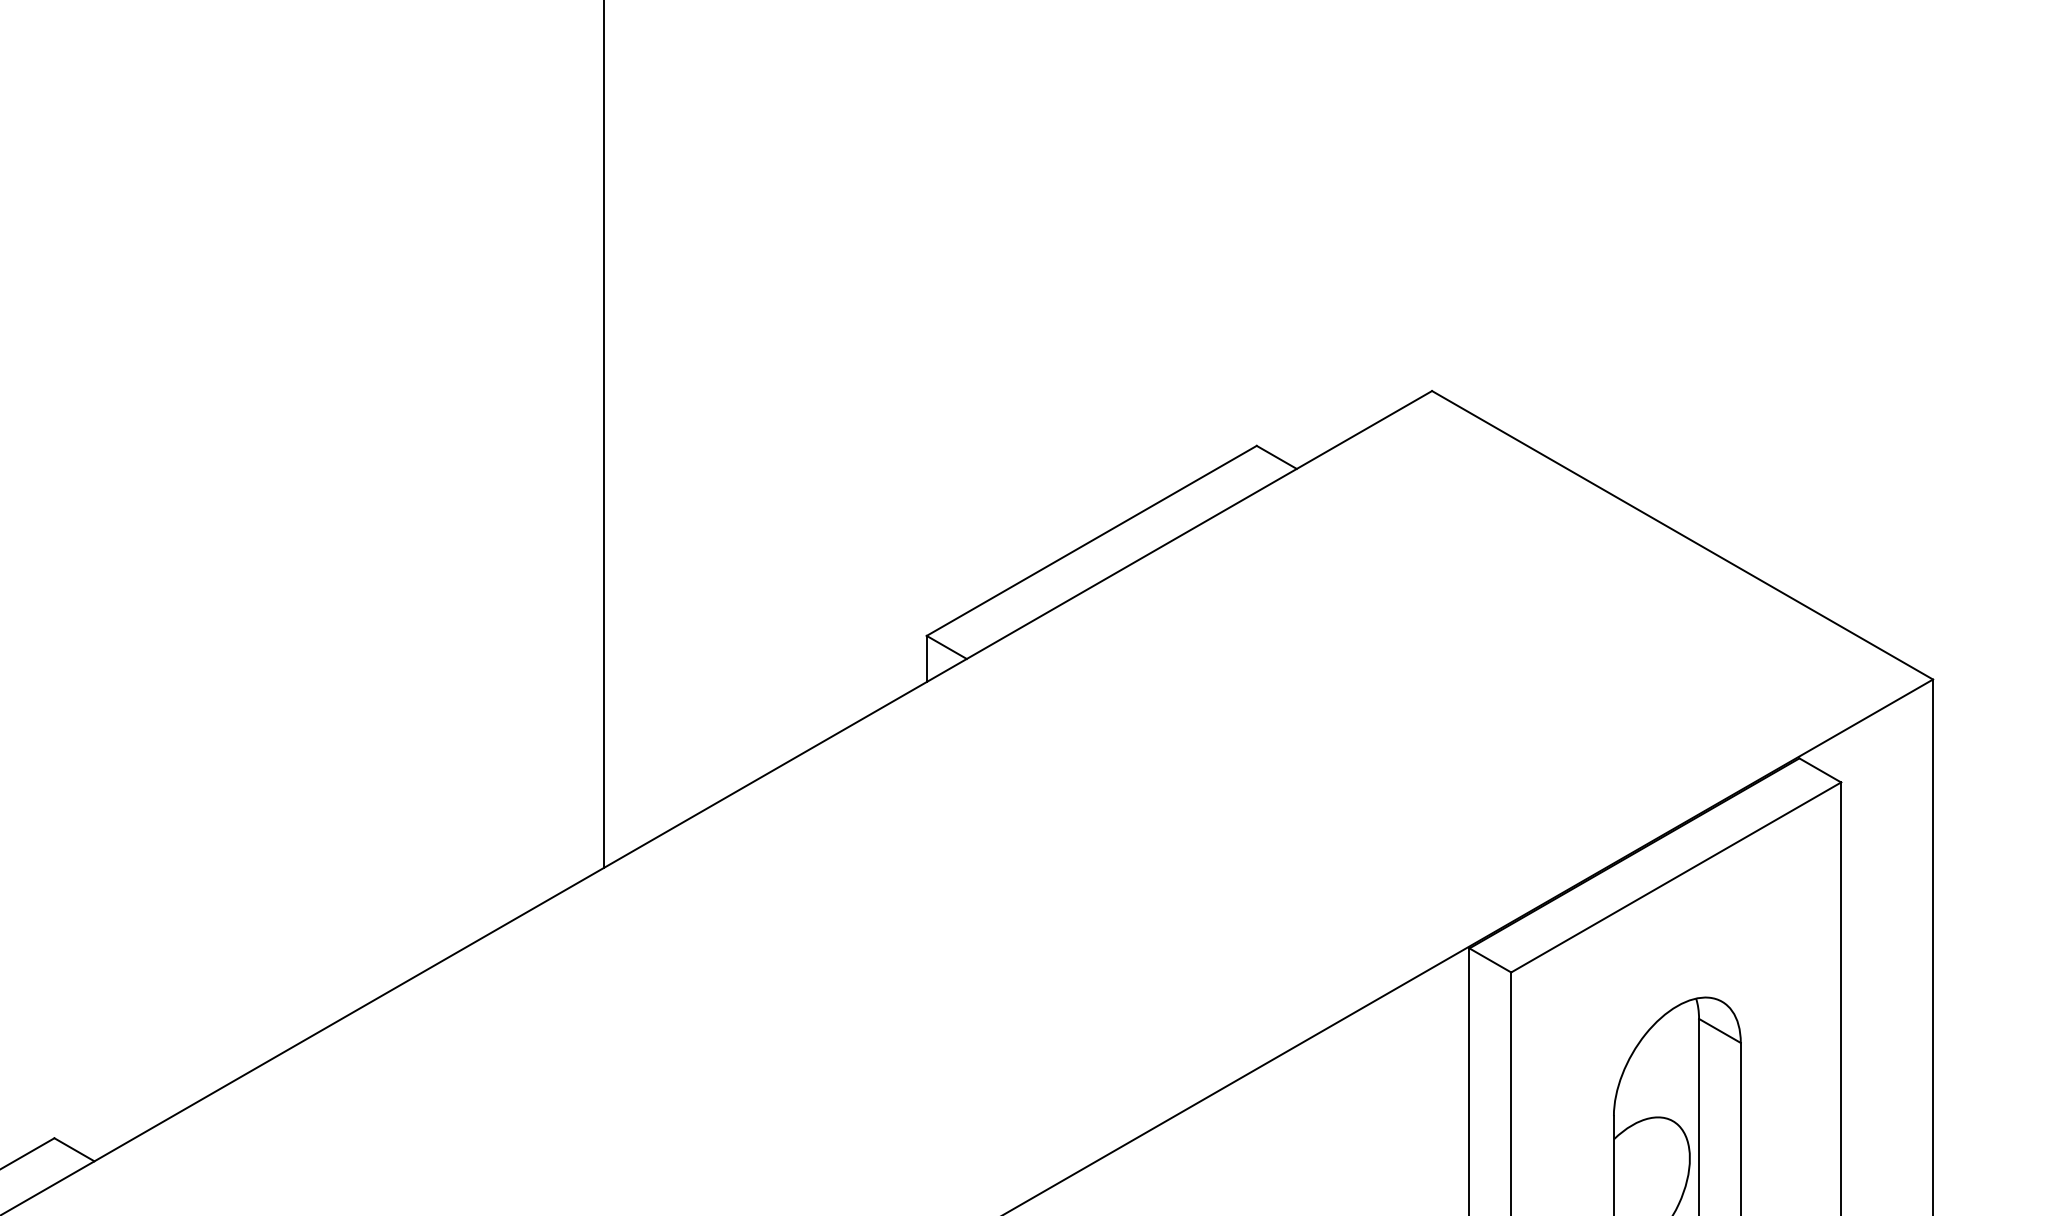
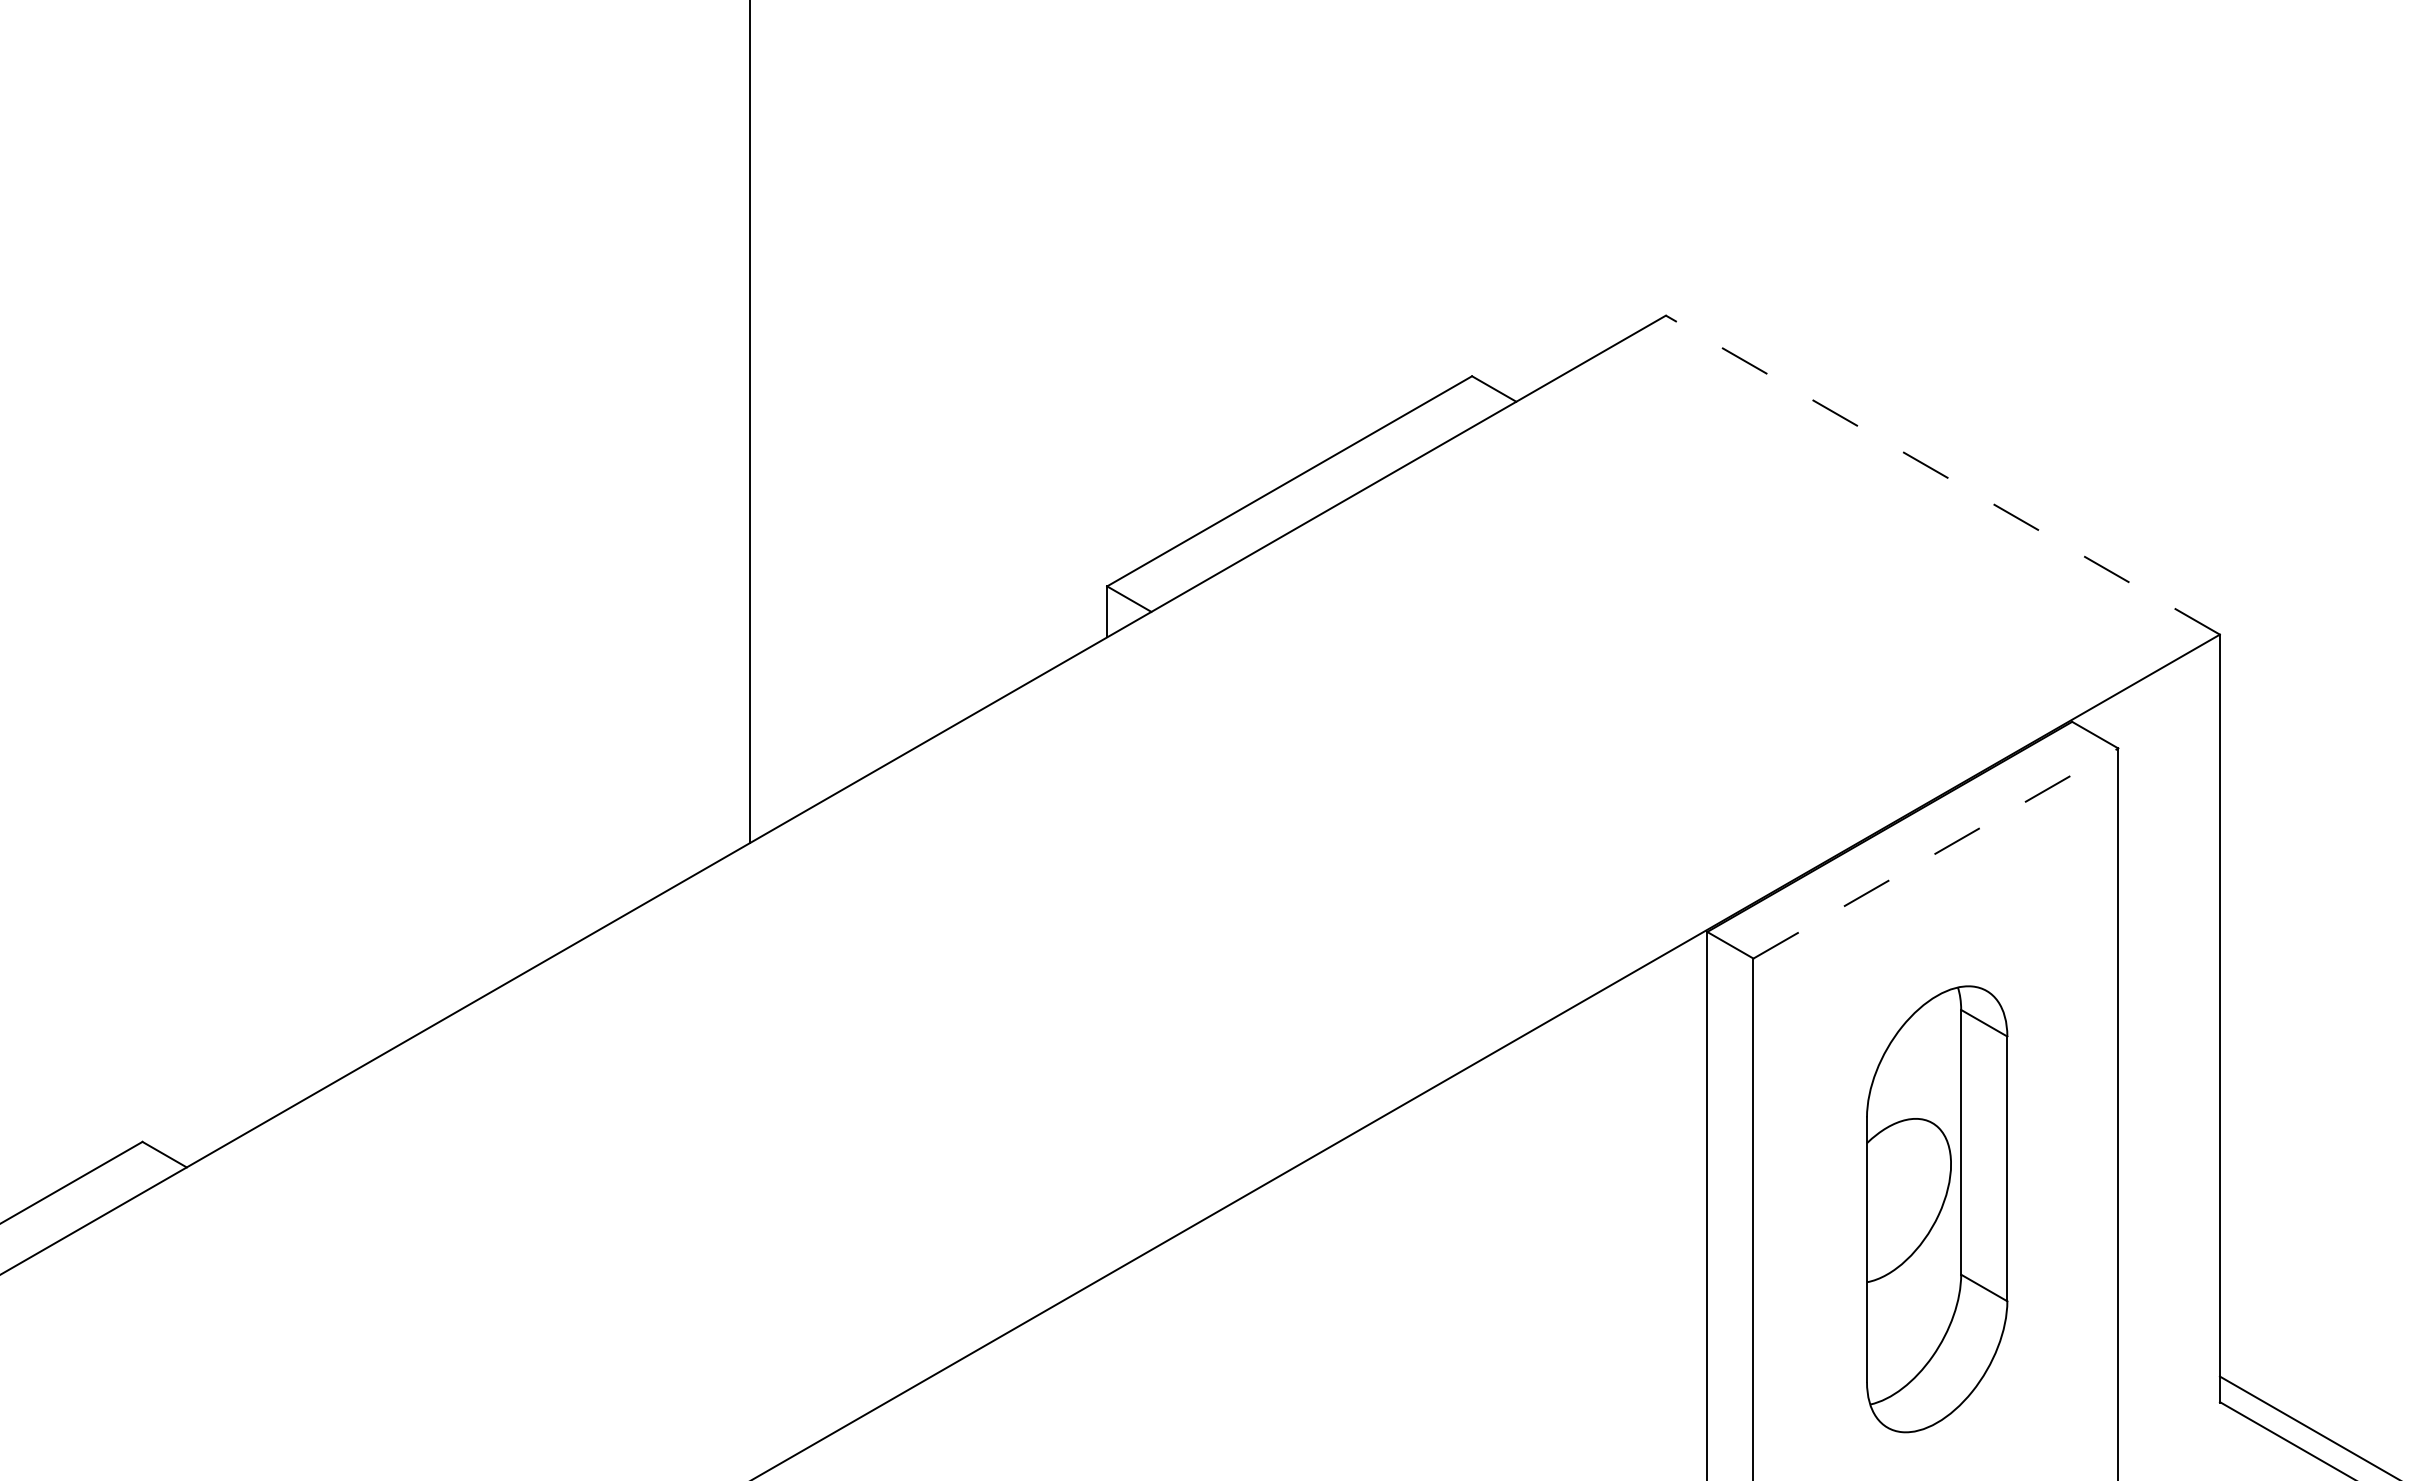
line: (1682, 535) -> (1942, 475), solid -> dashed
line: (1675, 877) -> (1935, 853), solid -> dashed

